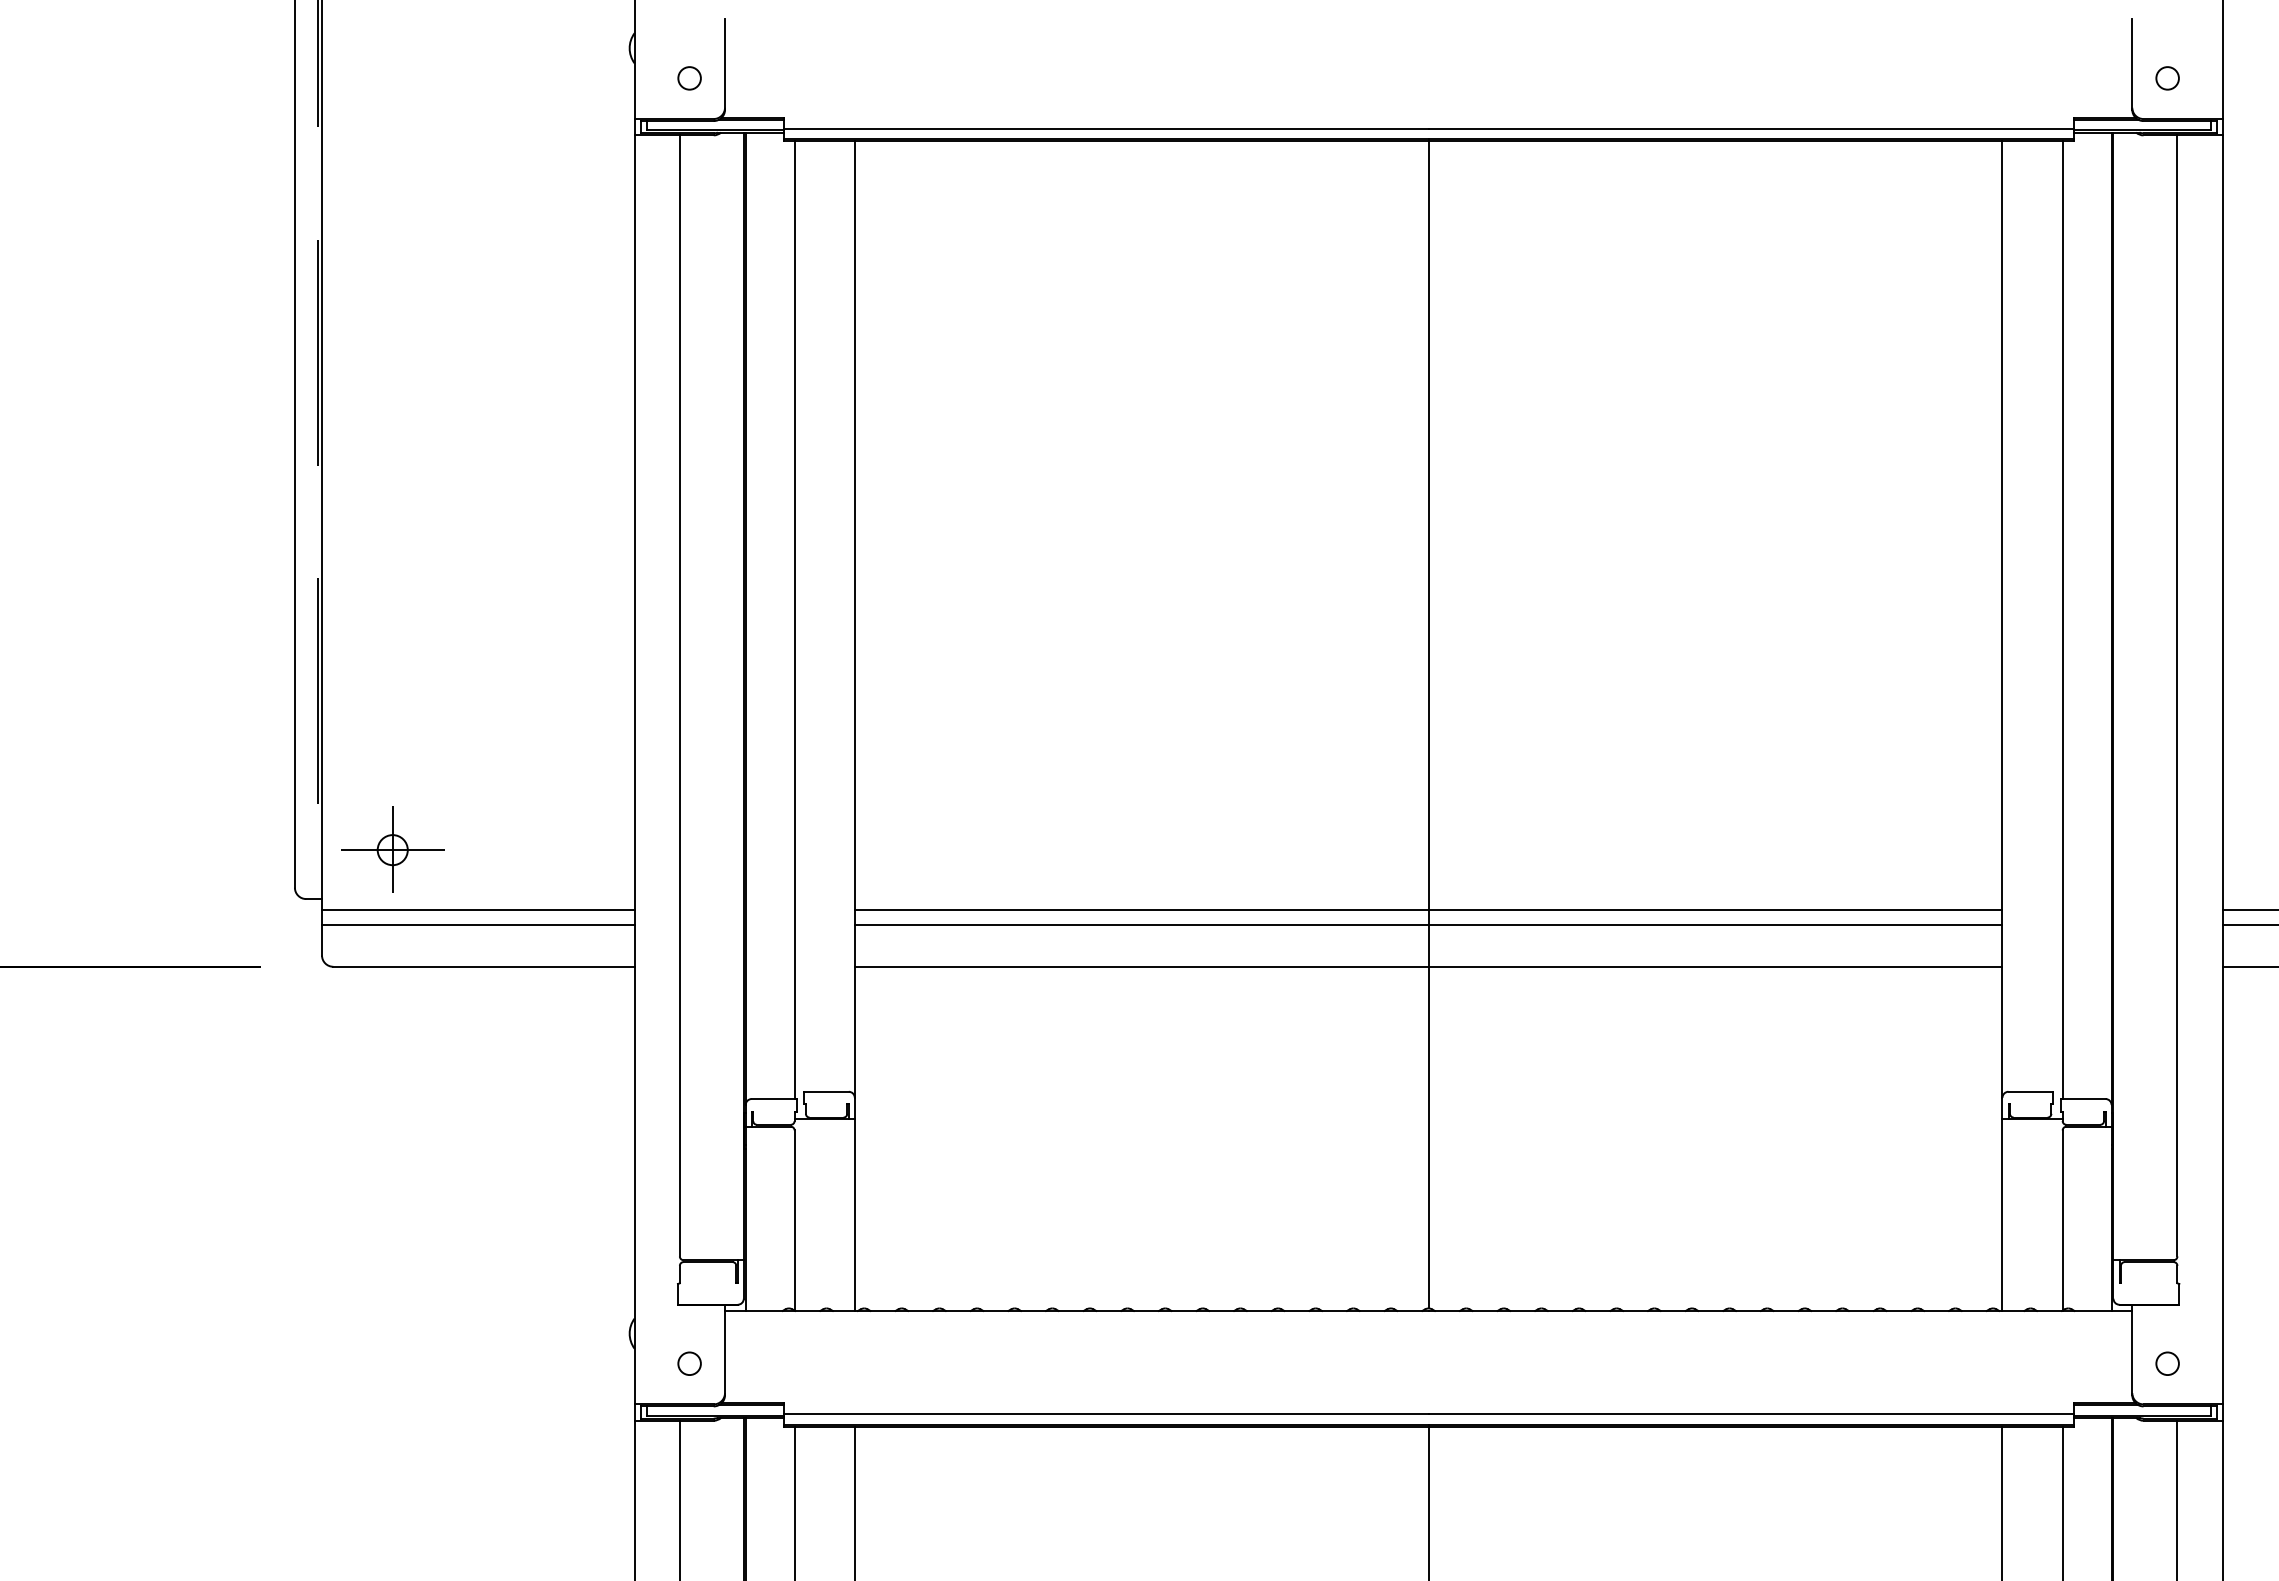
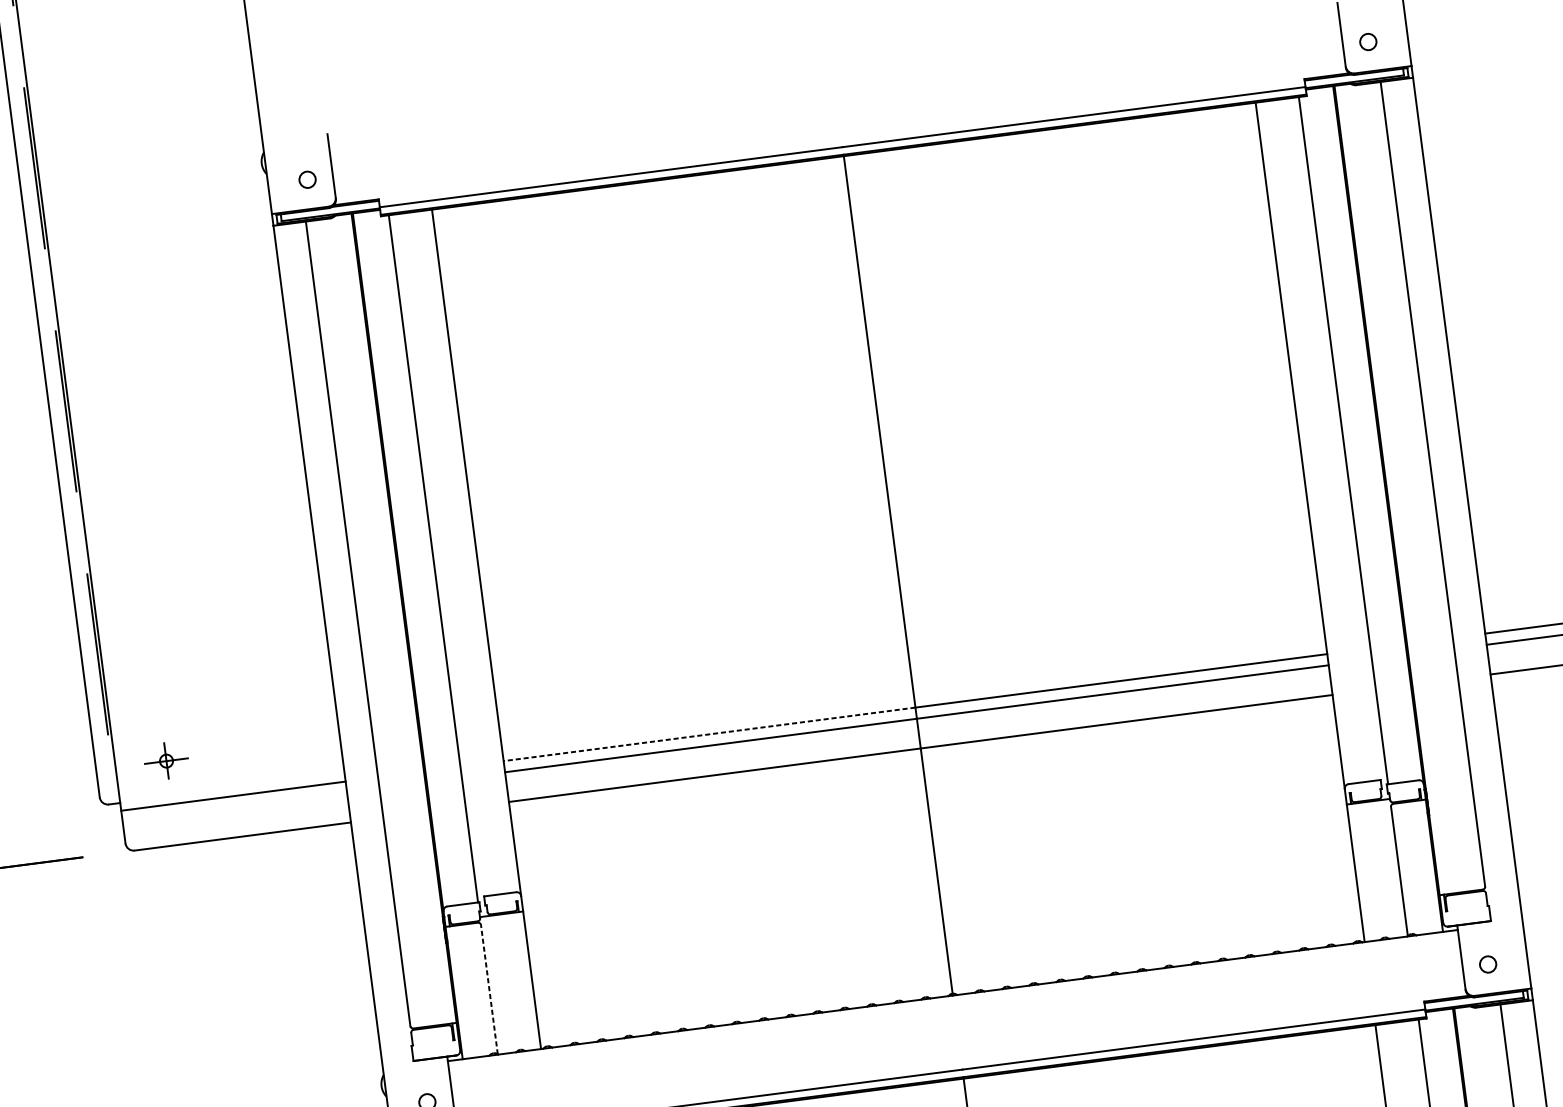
part: (392, 849) -> (166, 760), size x0.6
line: (1141, 909) -> (709, 734), solid -> dashed
line: (478, 925) -> (235, 807), removed
line: (794, 1220) -> (489, 989), solid -> dashed

